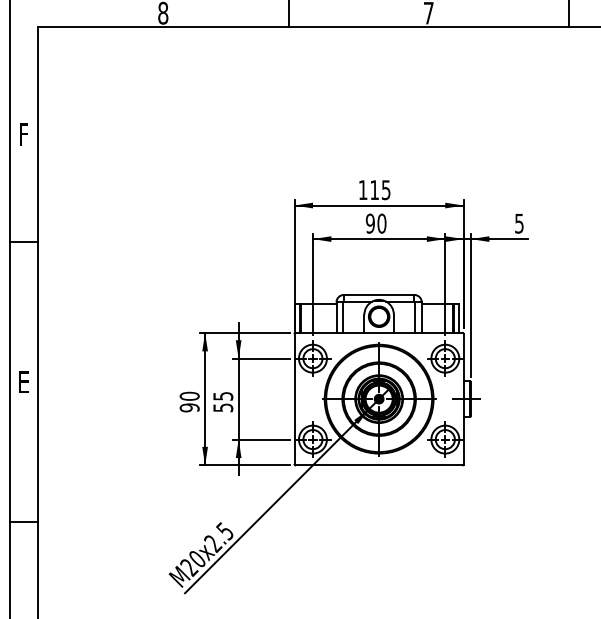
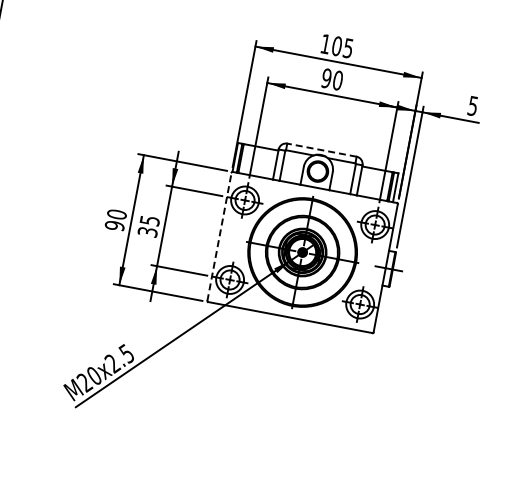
text: (374, 190) -> (336, 46), 115 -> 105
line: (378, 295) -> (321, 150), solid -> dashed
line: (294, 398) -> (219, 236), solid -> dashed
text: (222, 407) -> (147, 231), 55 -> 35

